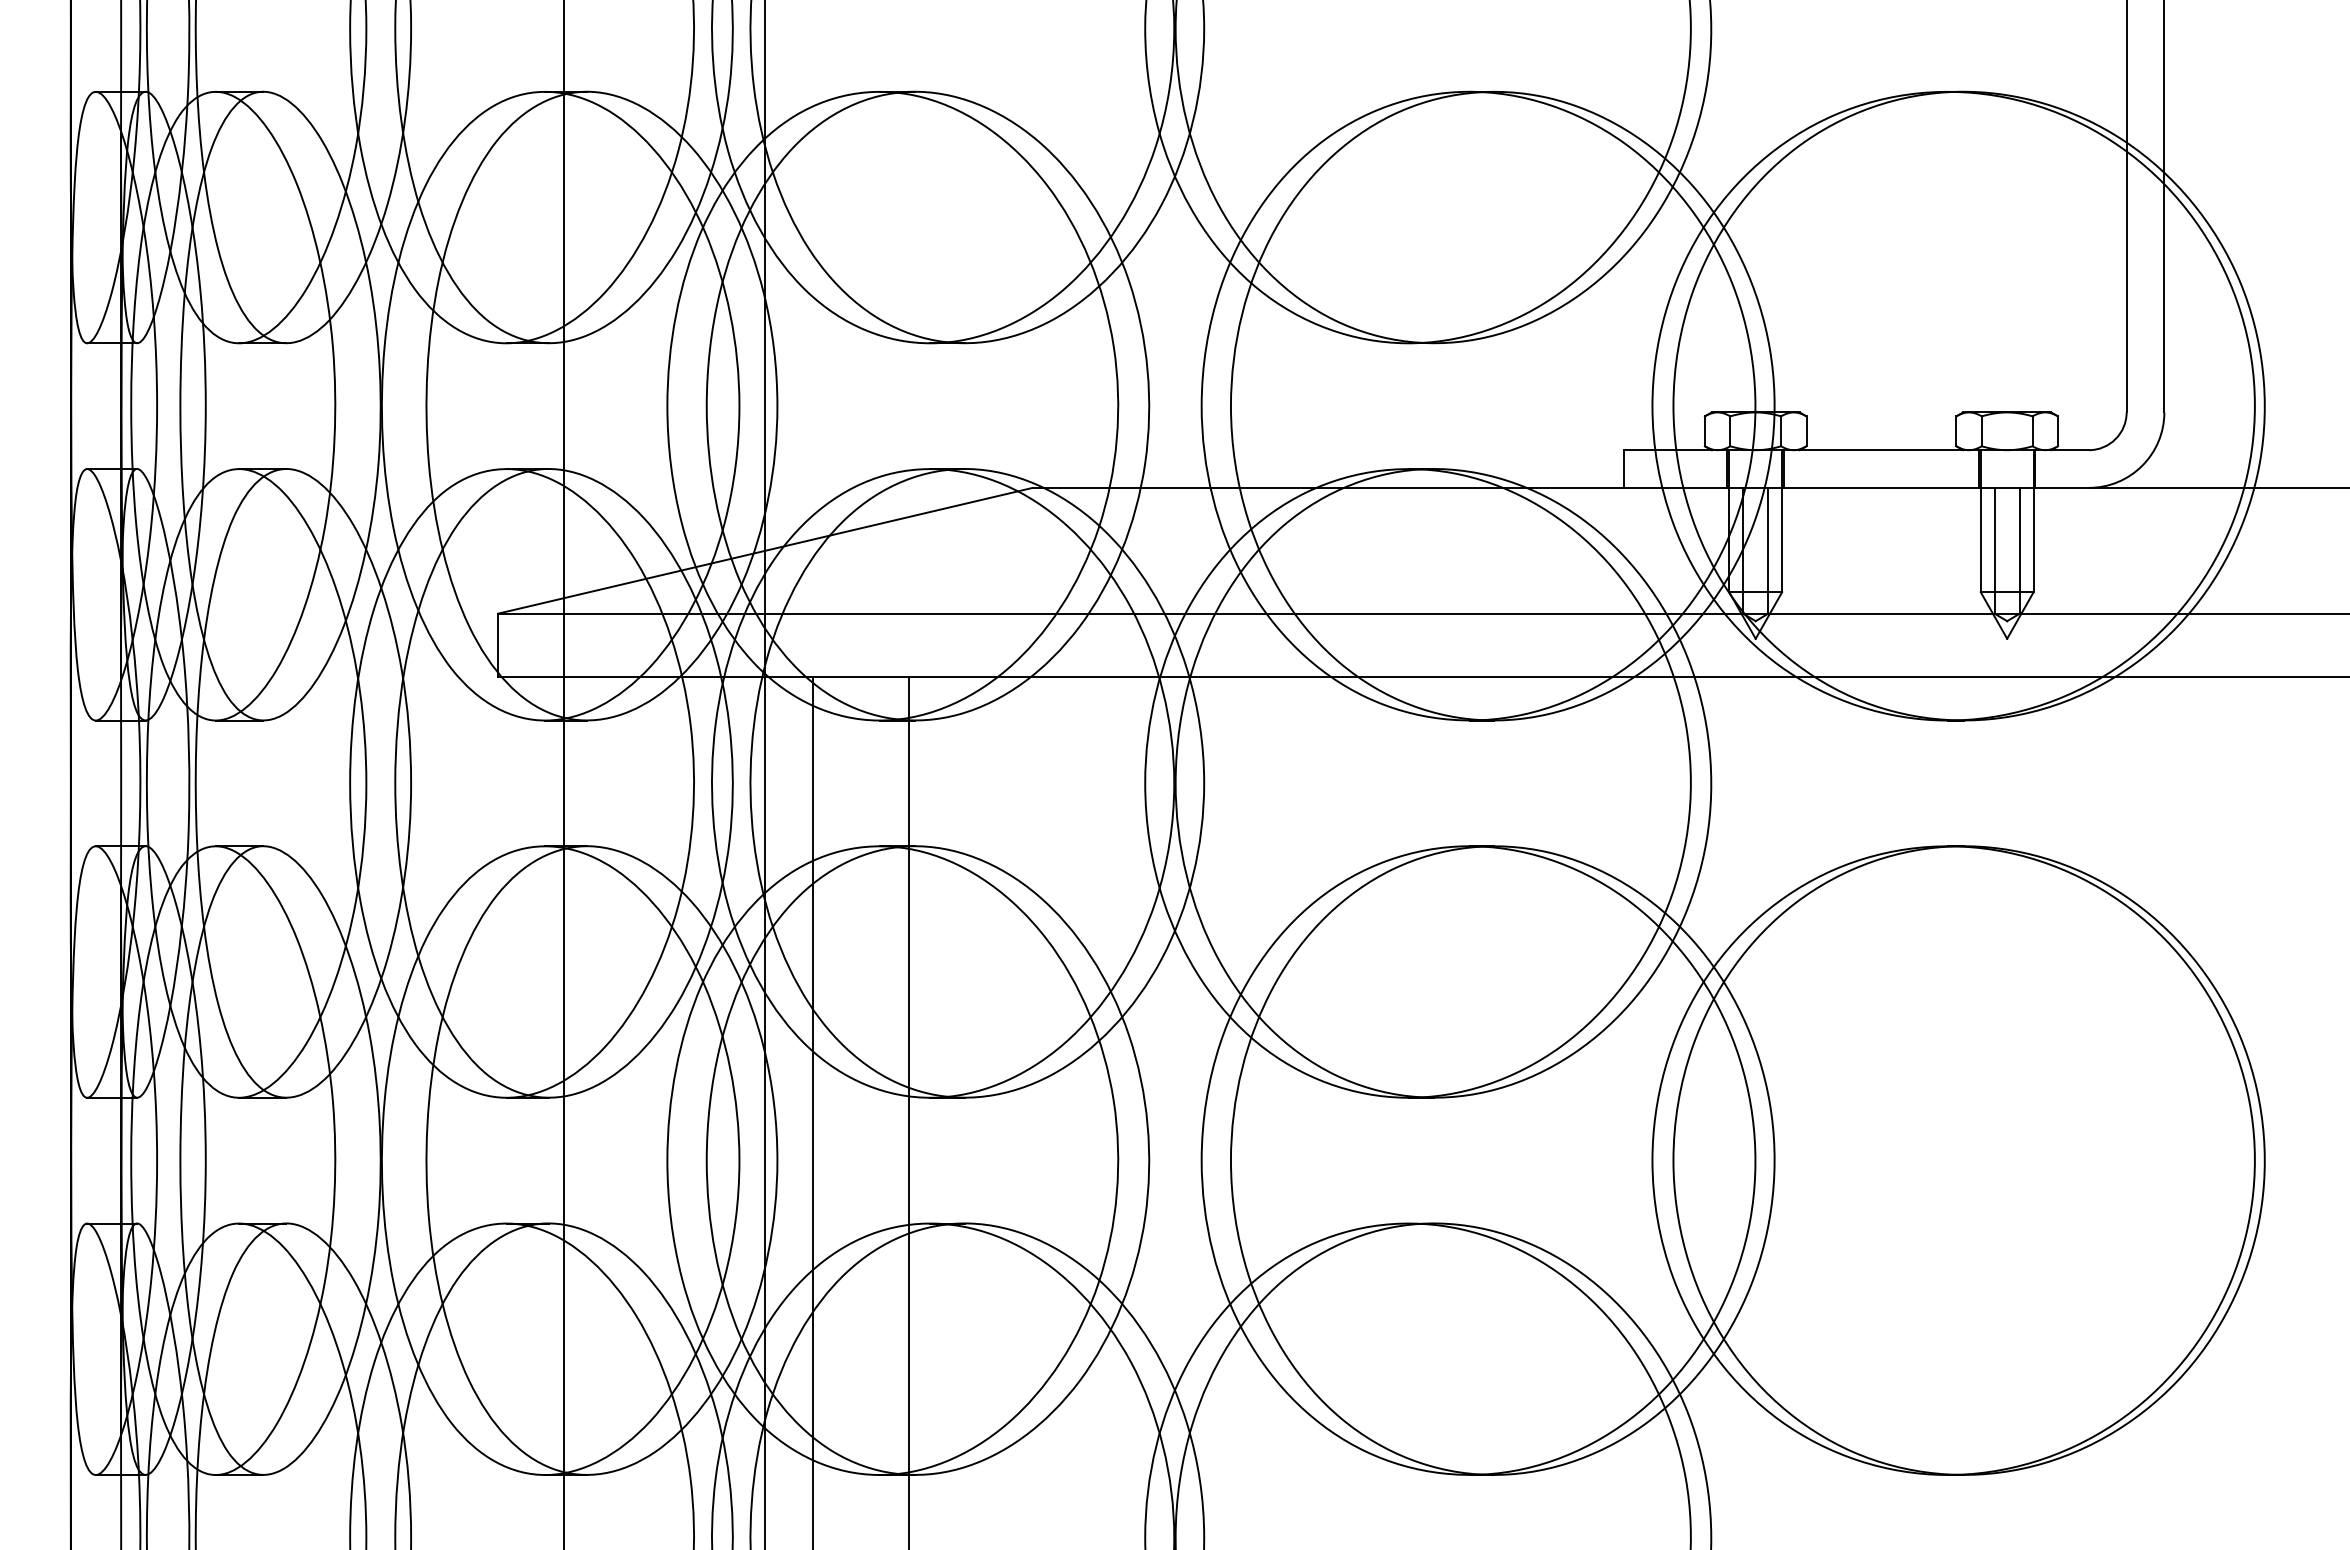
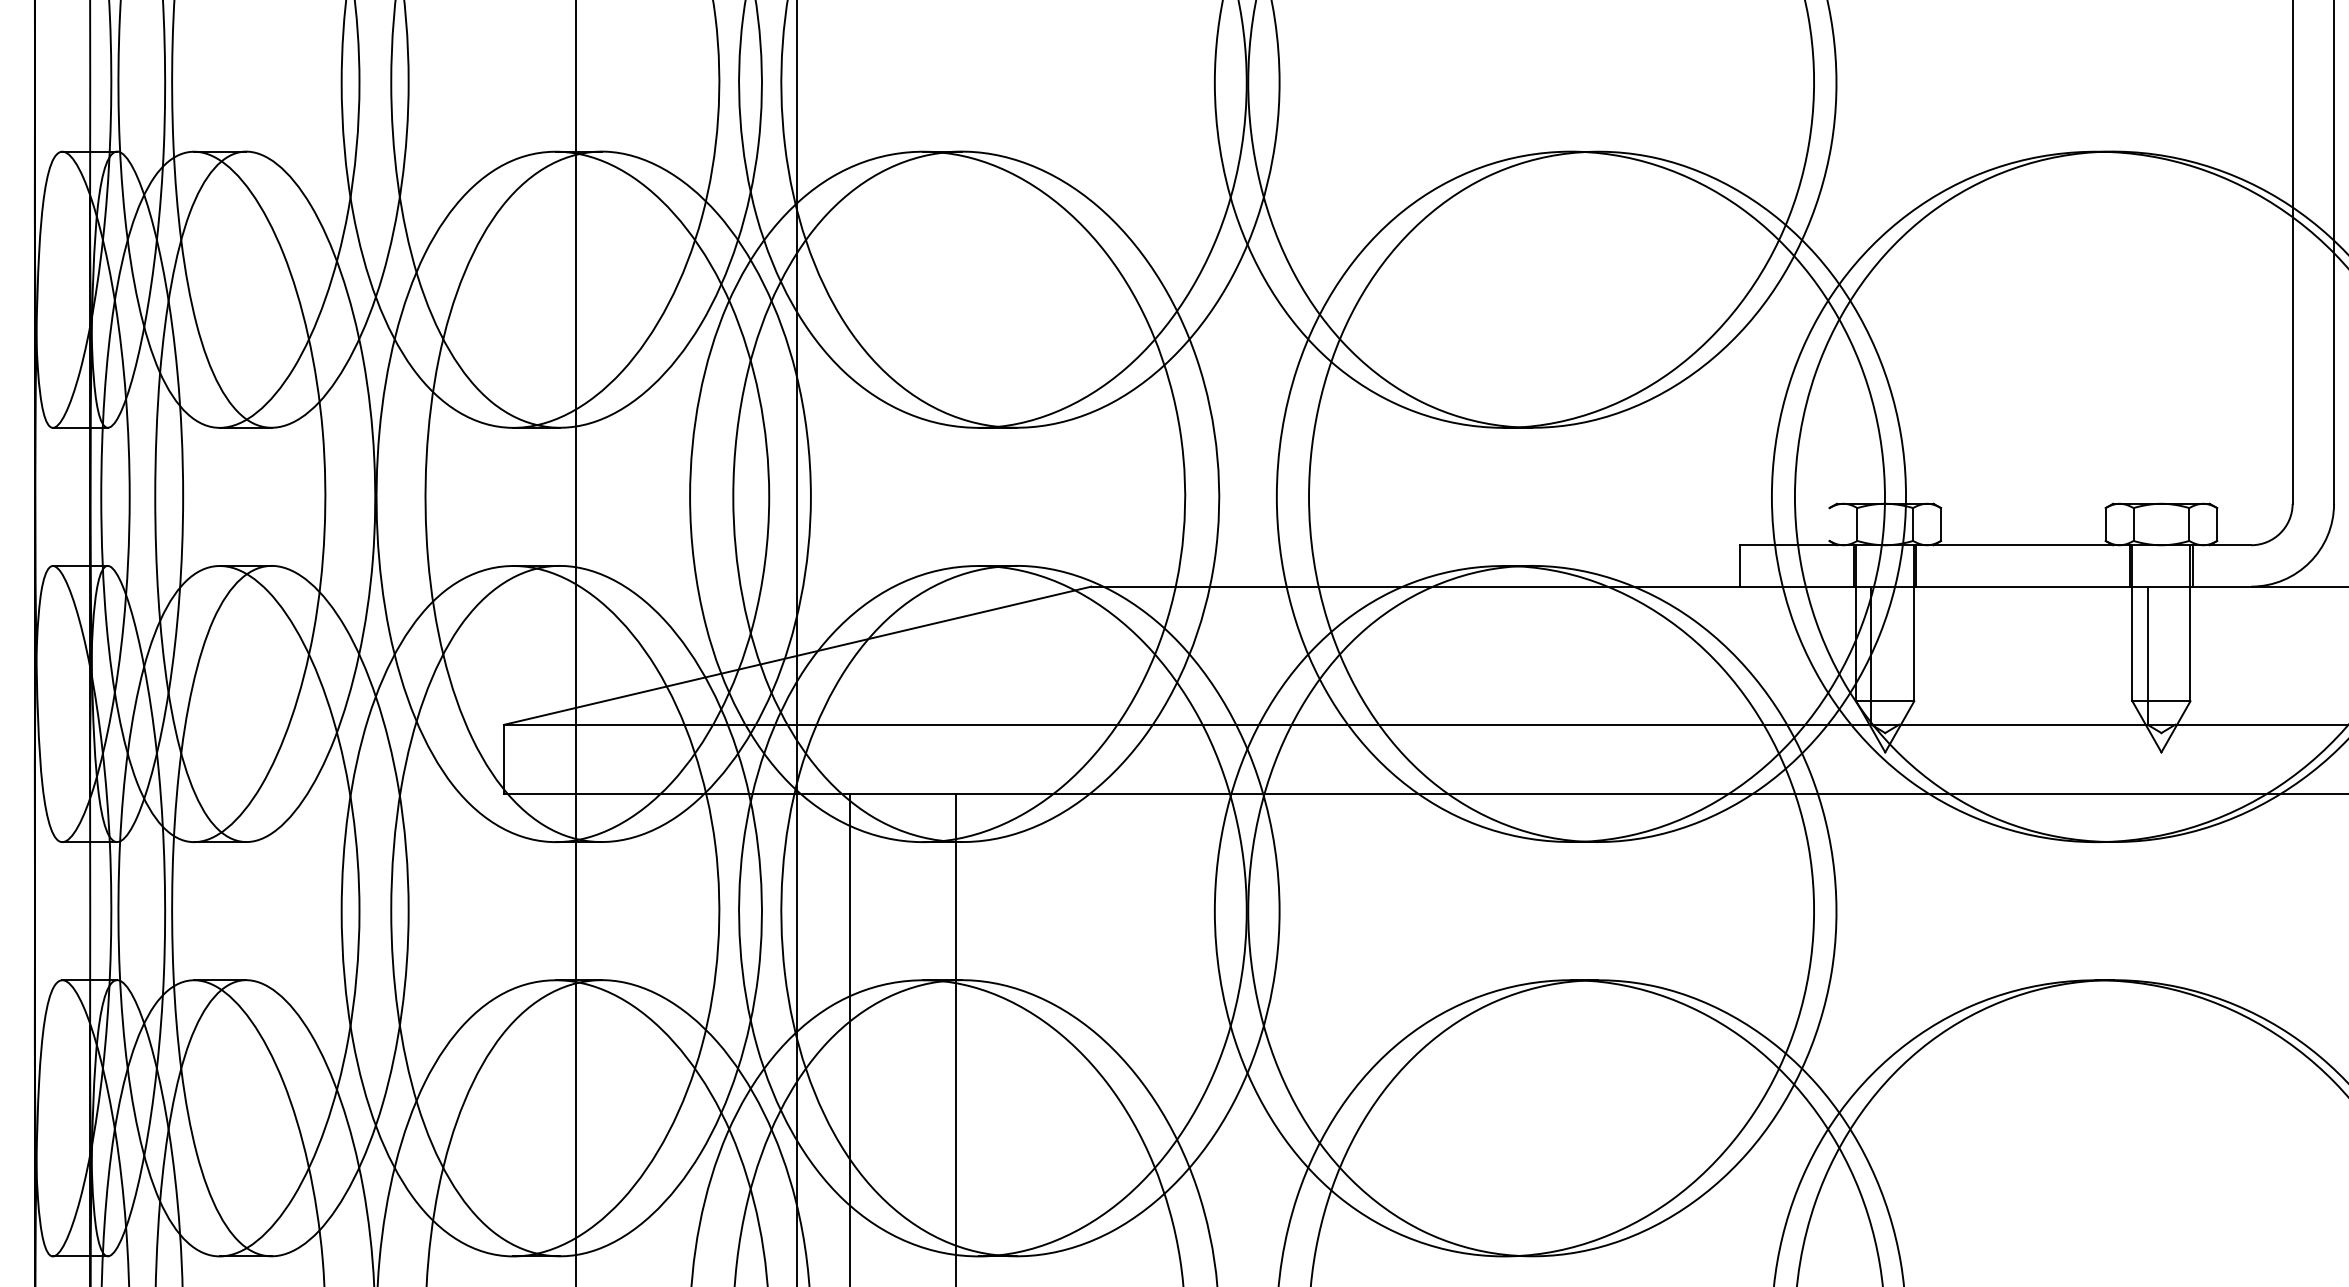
line: (1704, 431) -> (1829, 524), removed
line: (1768, 550) -> (1899, 655), removed
line: (2019, 550) -> (2174, 655), removed

